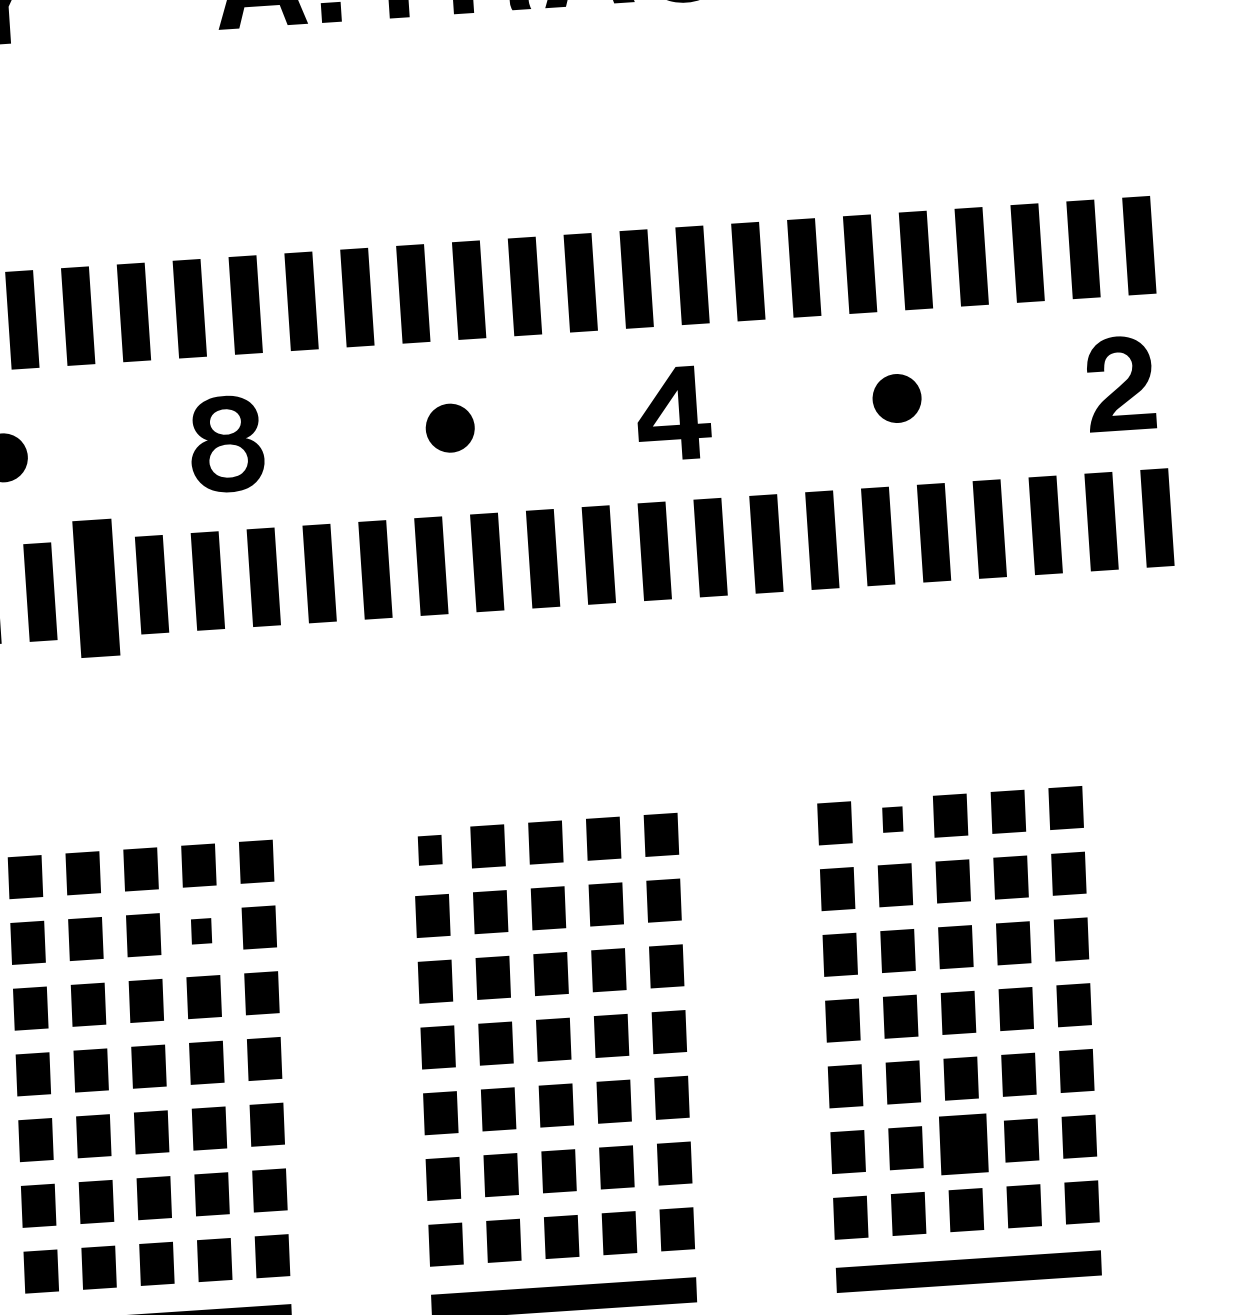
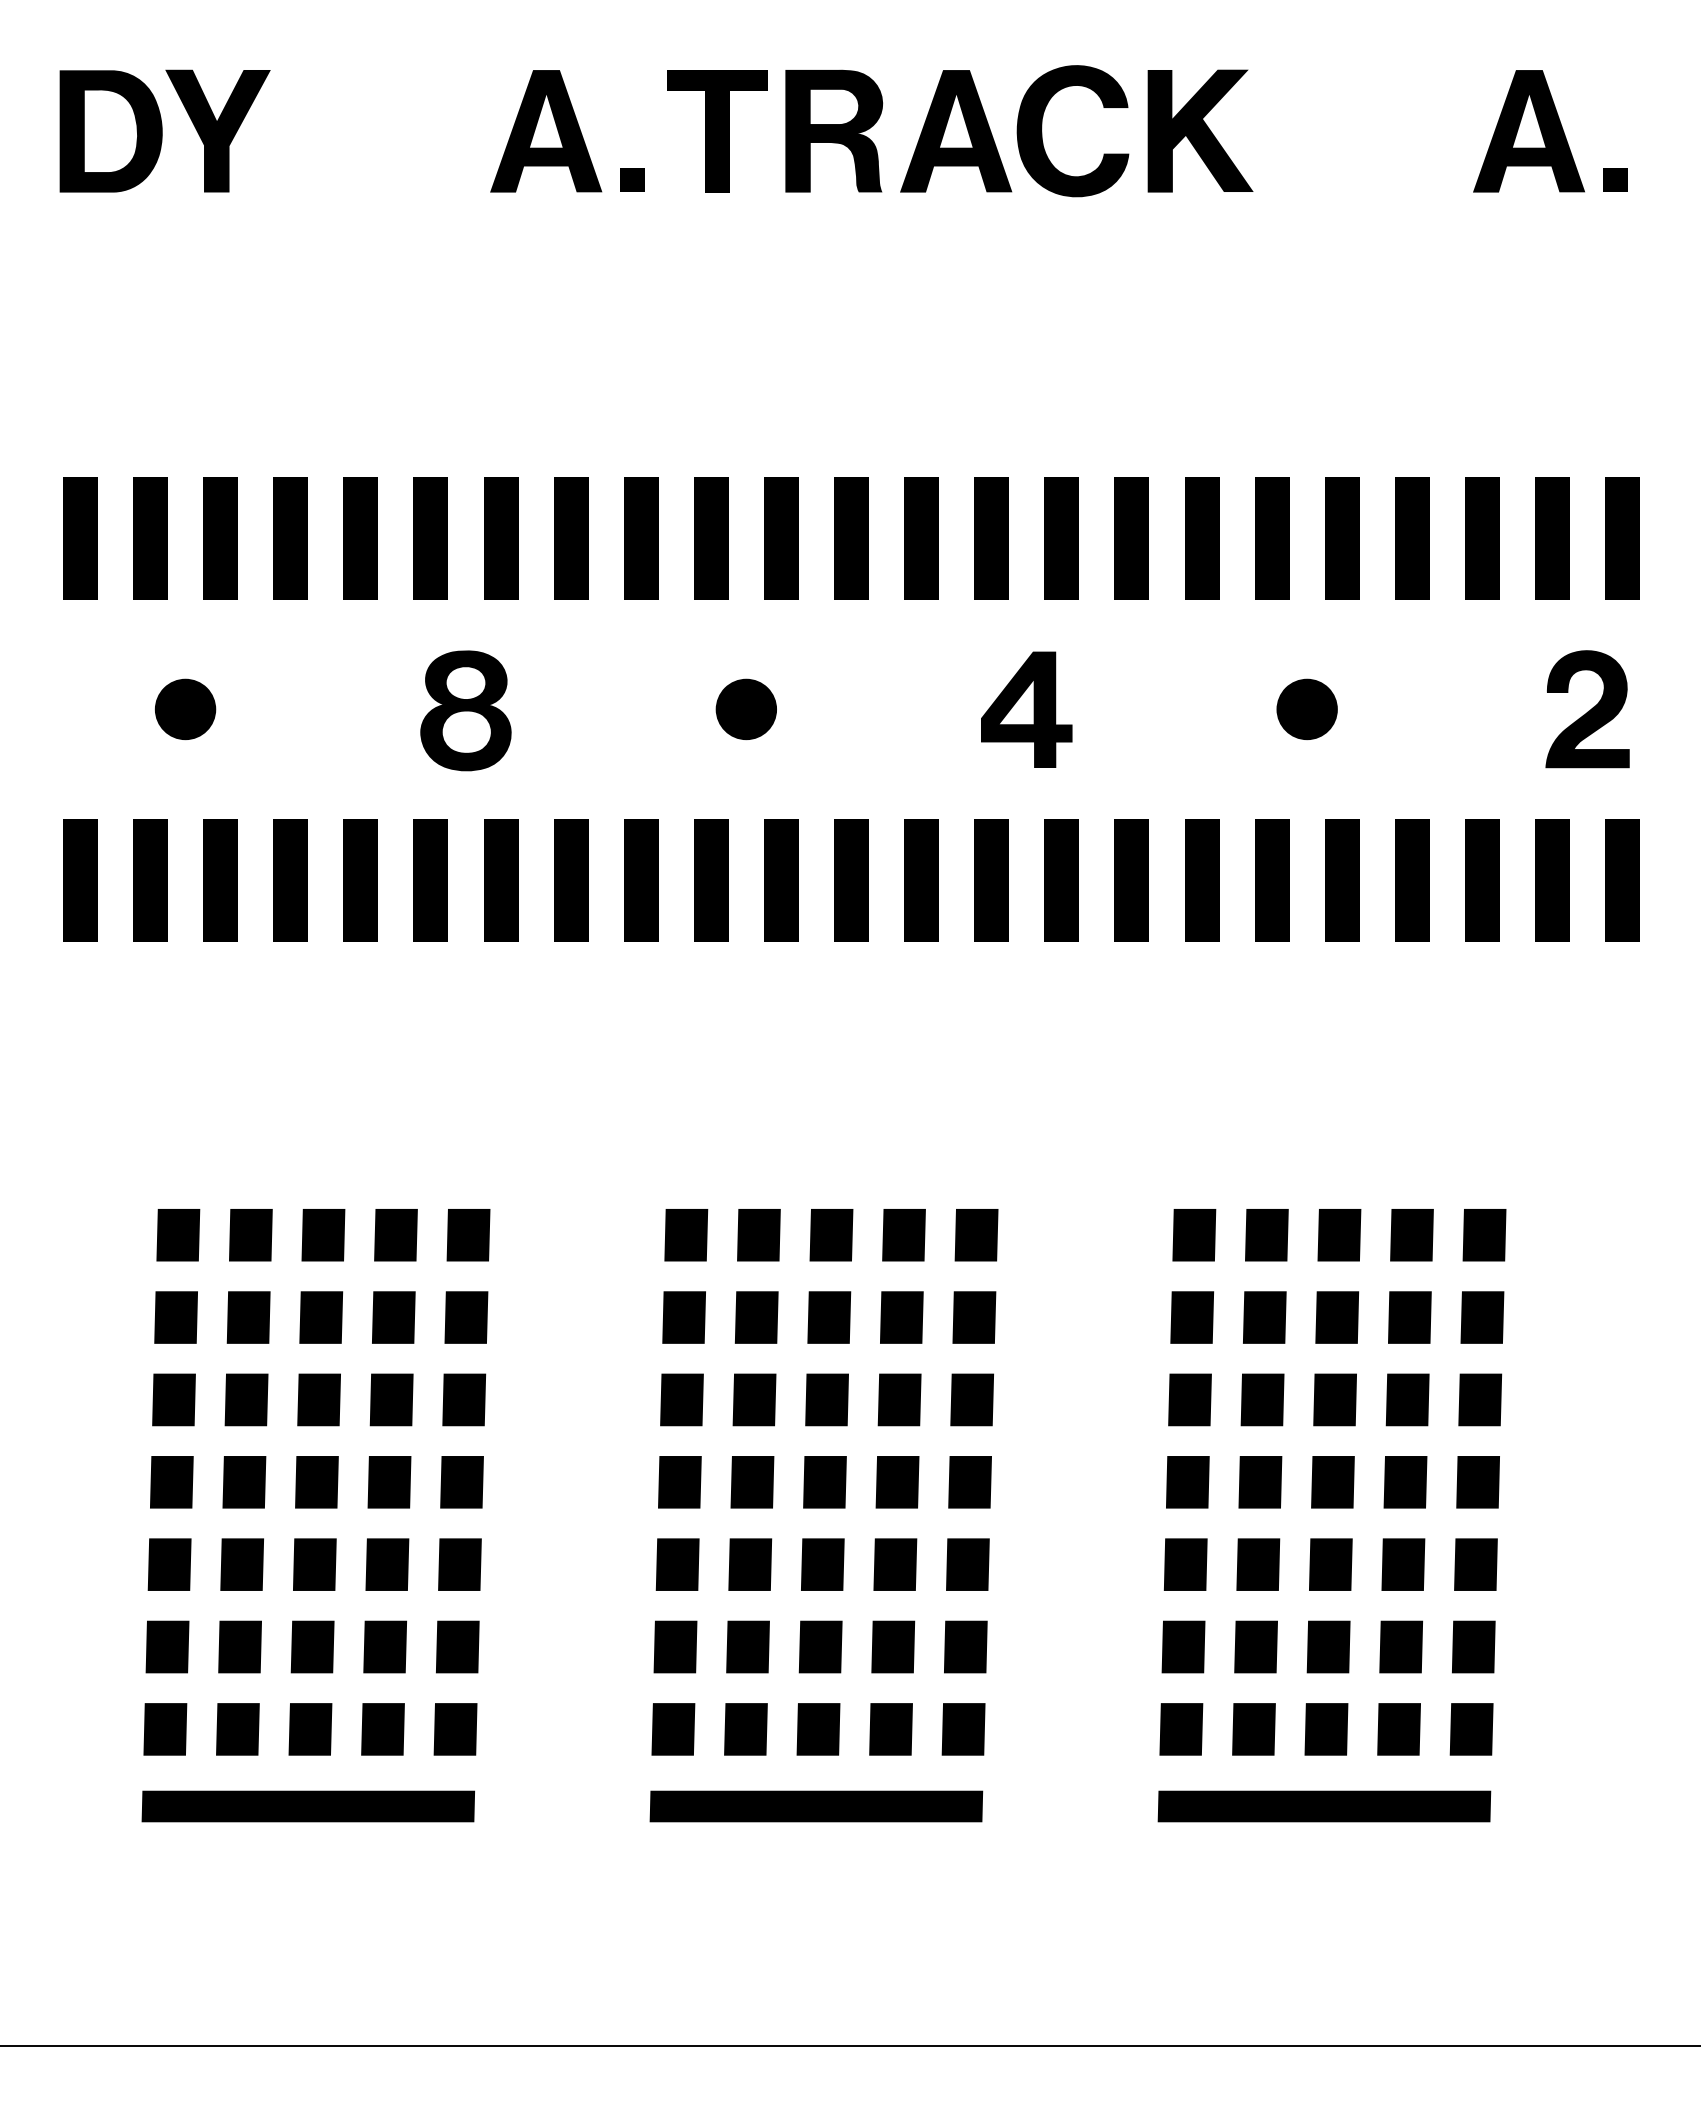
part: (96, 588) -> (290, 880), size x0.71
part: (892, 819) -> (1266, 1235), size x1.67
part: (430, 850) -> (686, 1235), size x1.43
part: (201, 931) -> (393, 1317), size x1.67
part: (963, 1143) -> (1328, 1646), size x0.71

